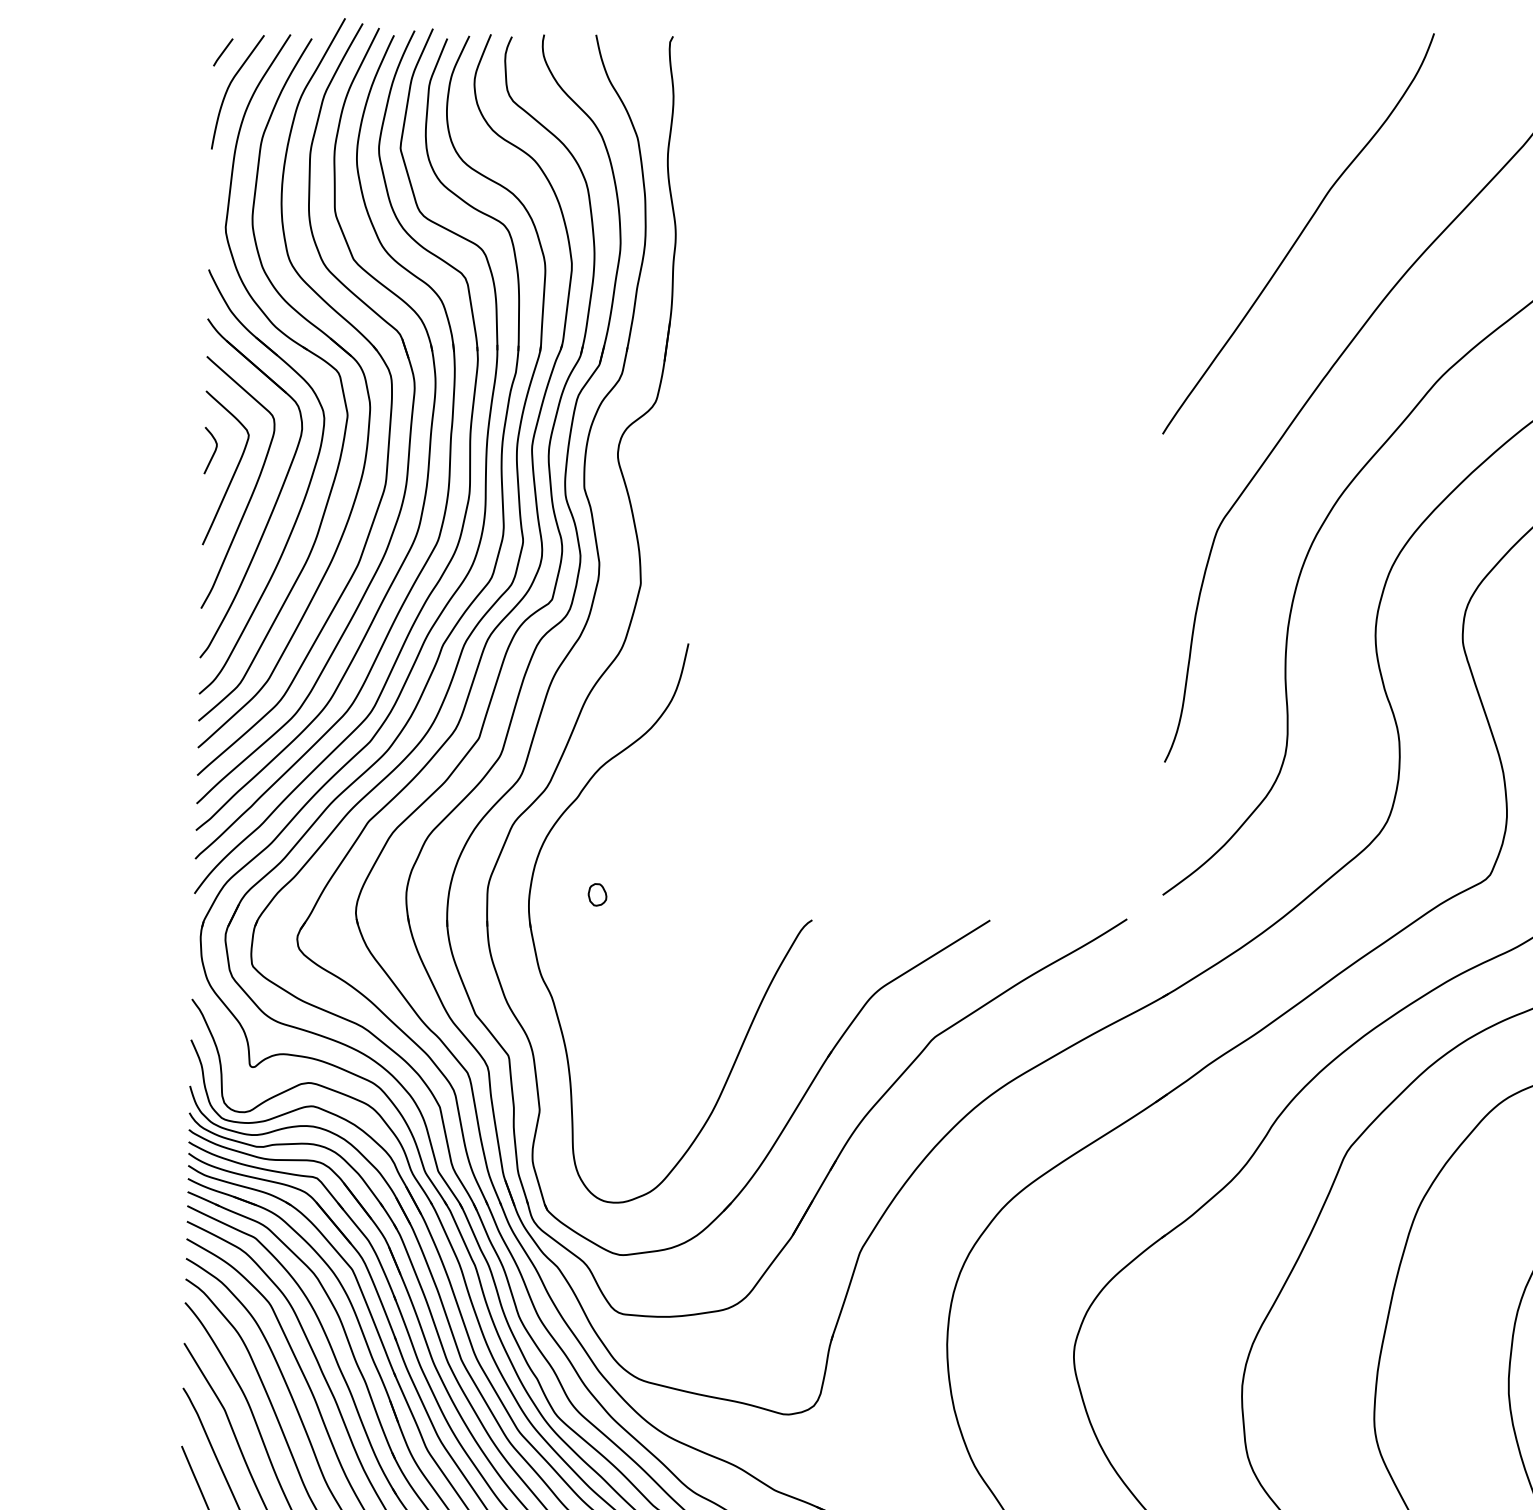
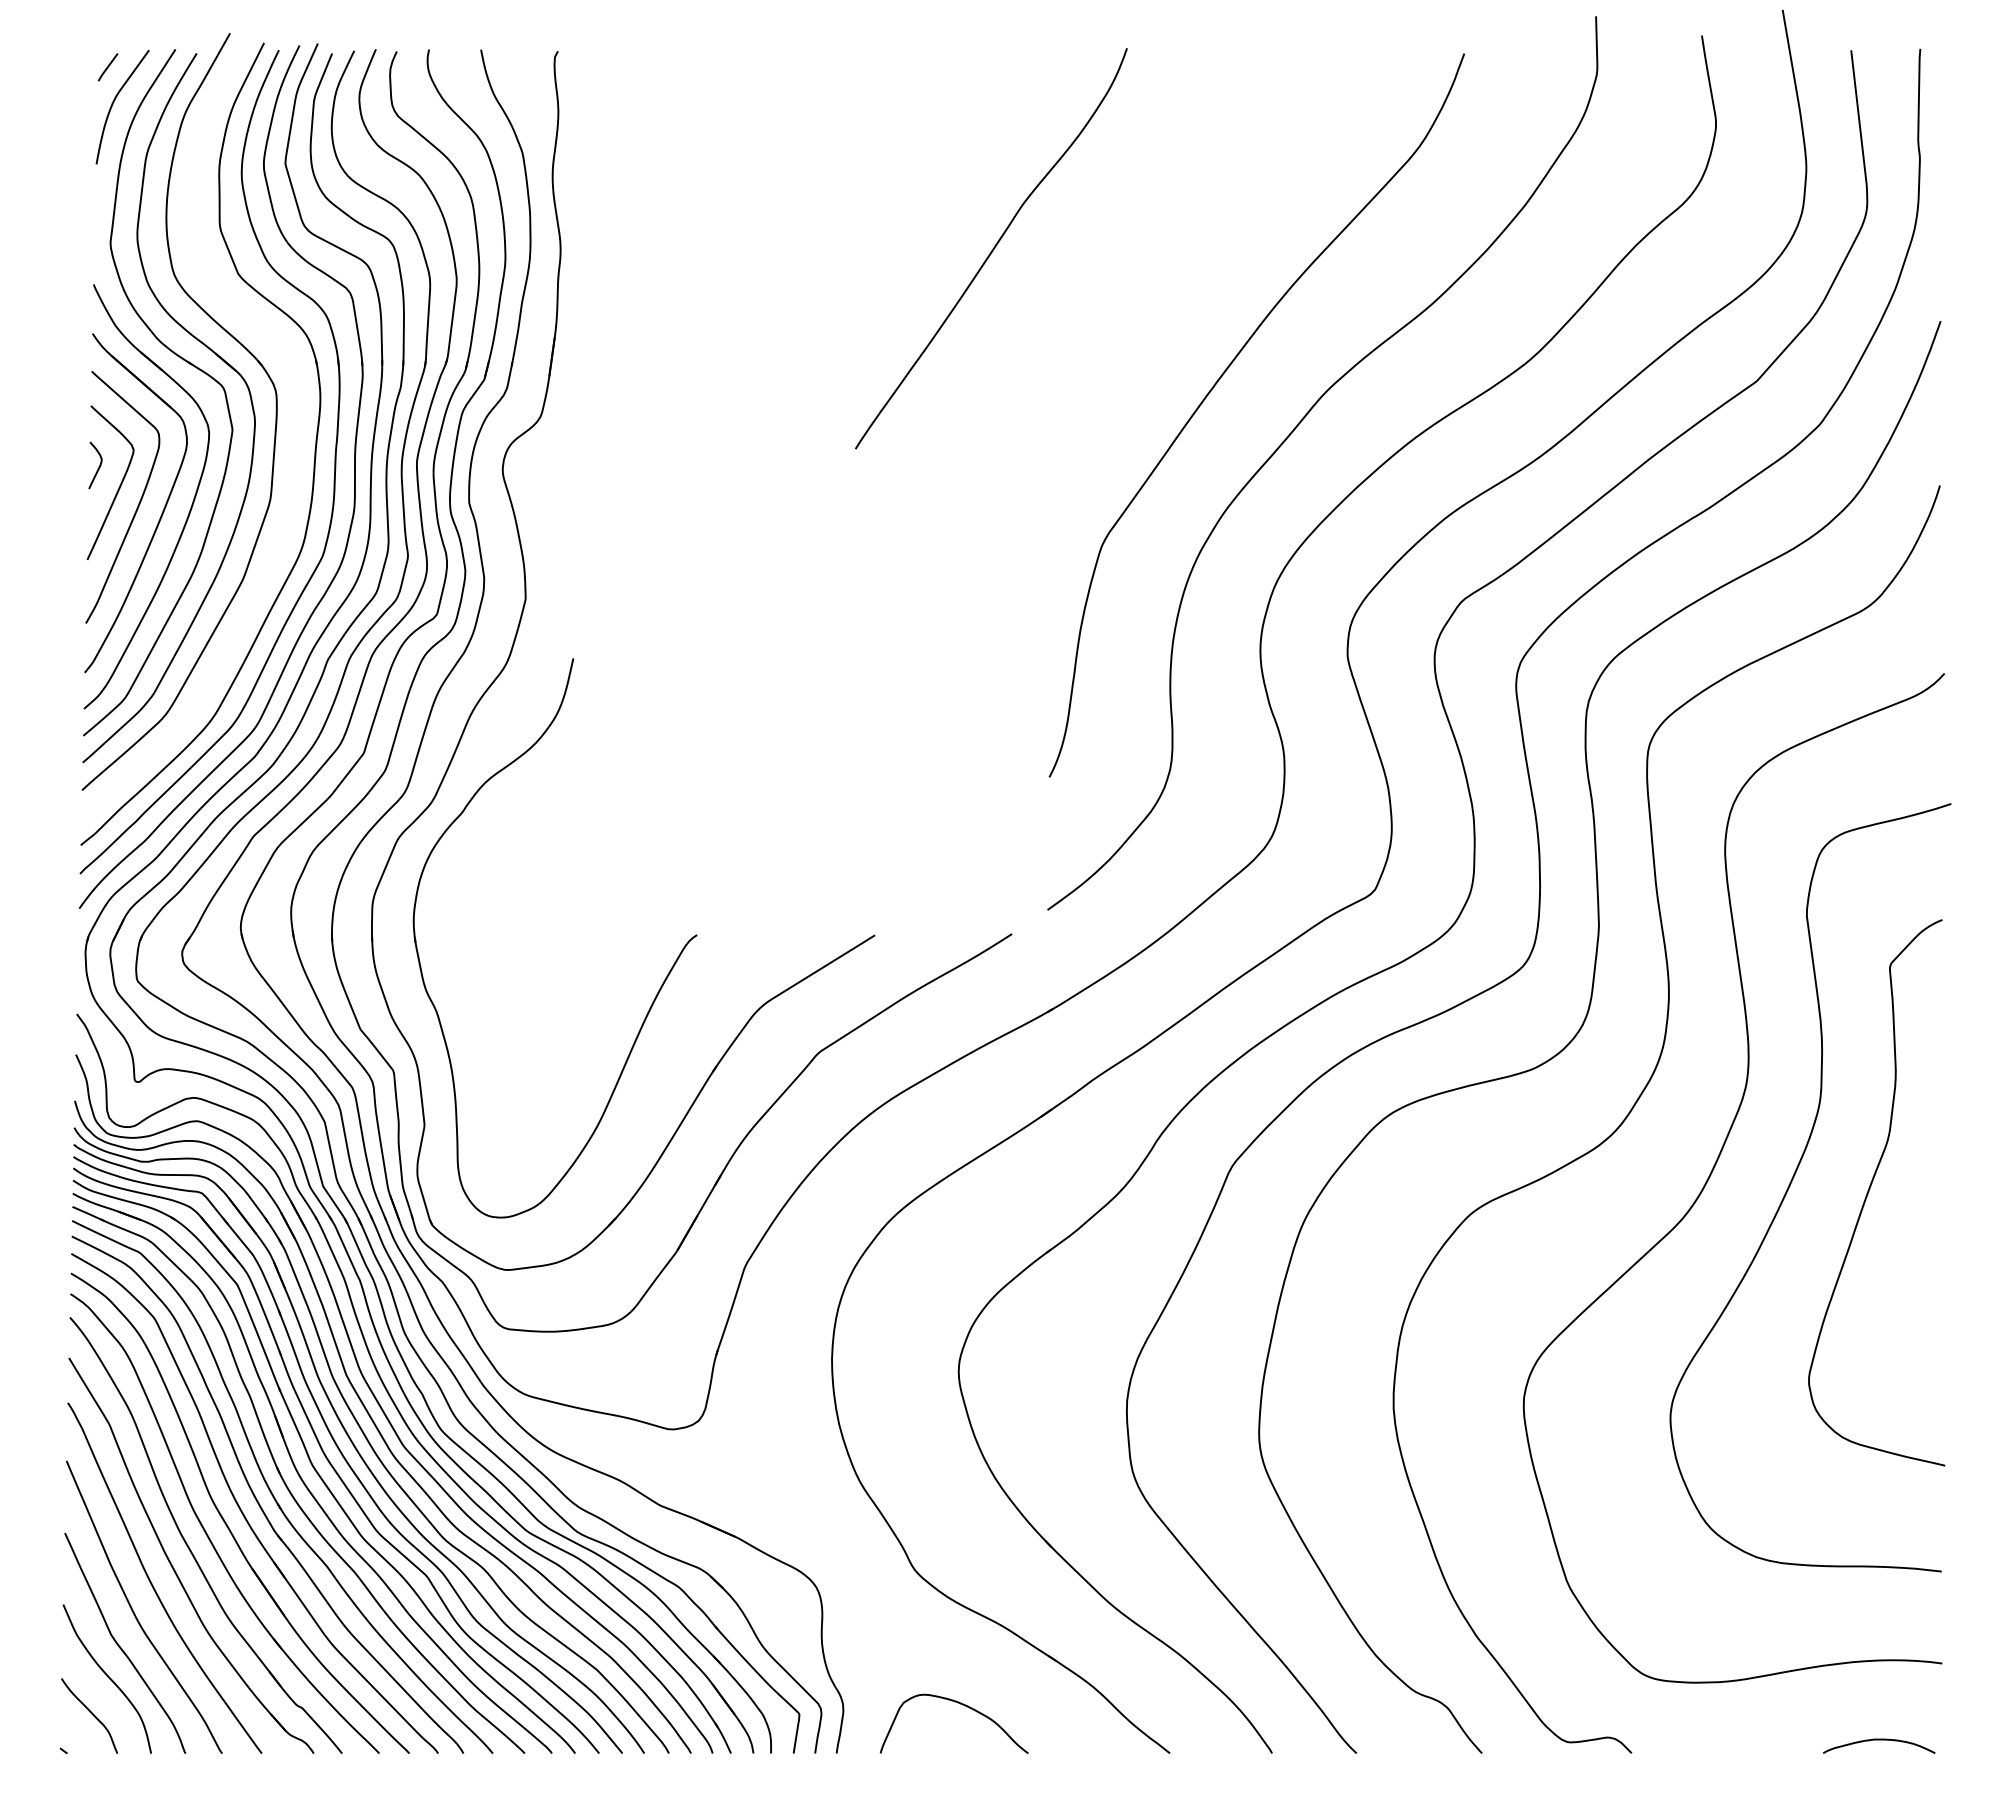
curve: (1299, 233) -> (992, 248), moved
part: (410, 417) -> (295, 432), removed
part: (597, 894) -> (482, 909), removed

